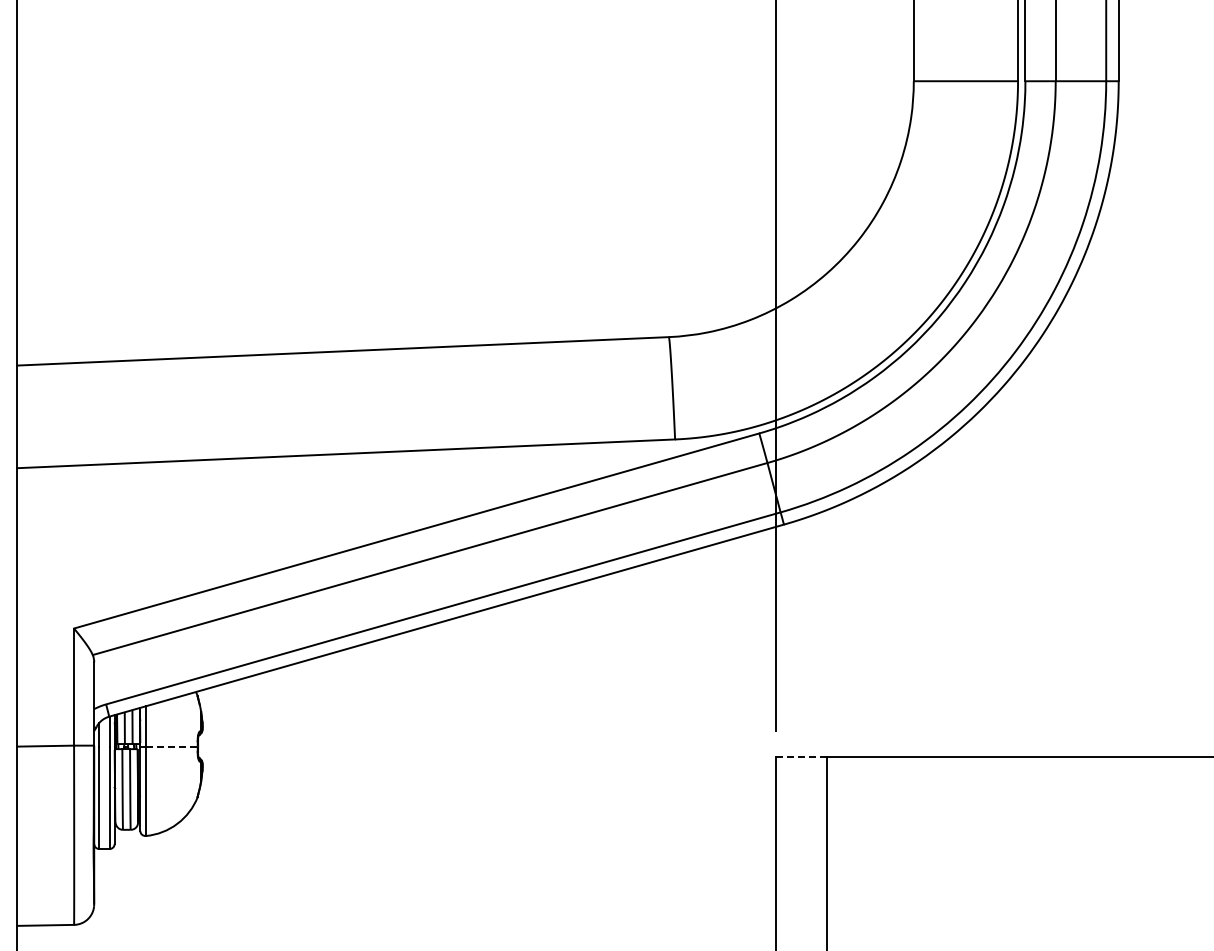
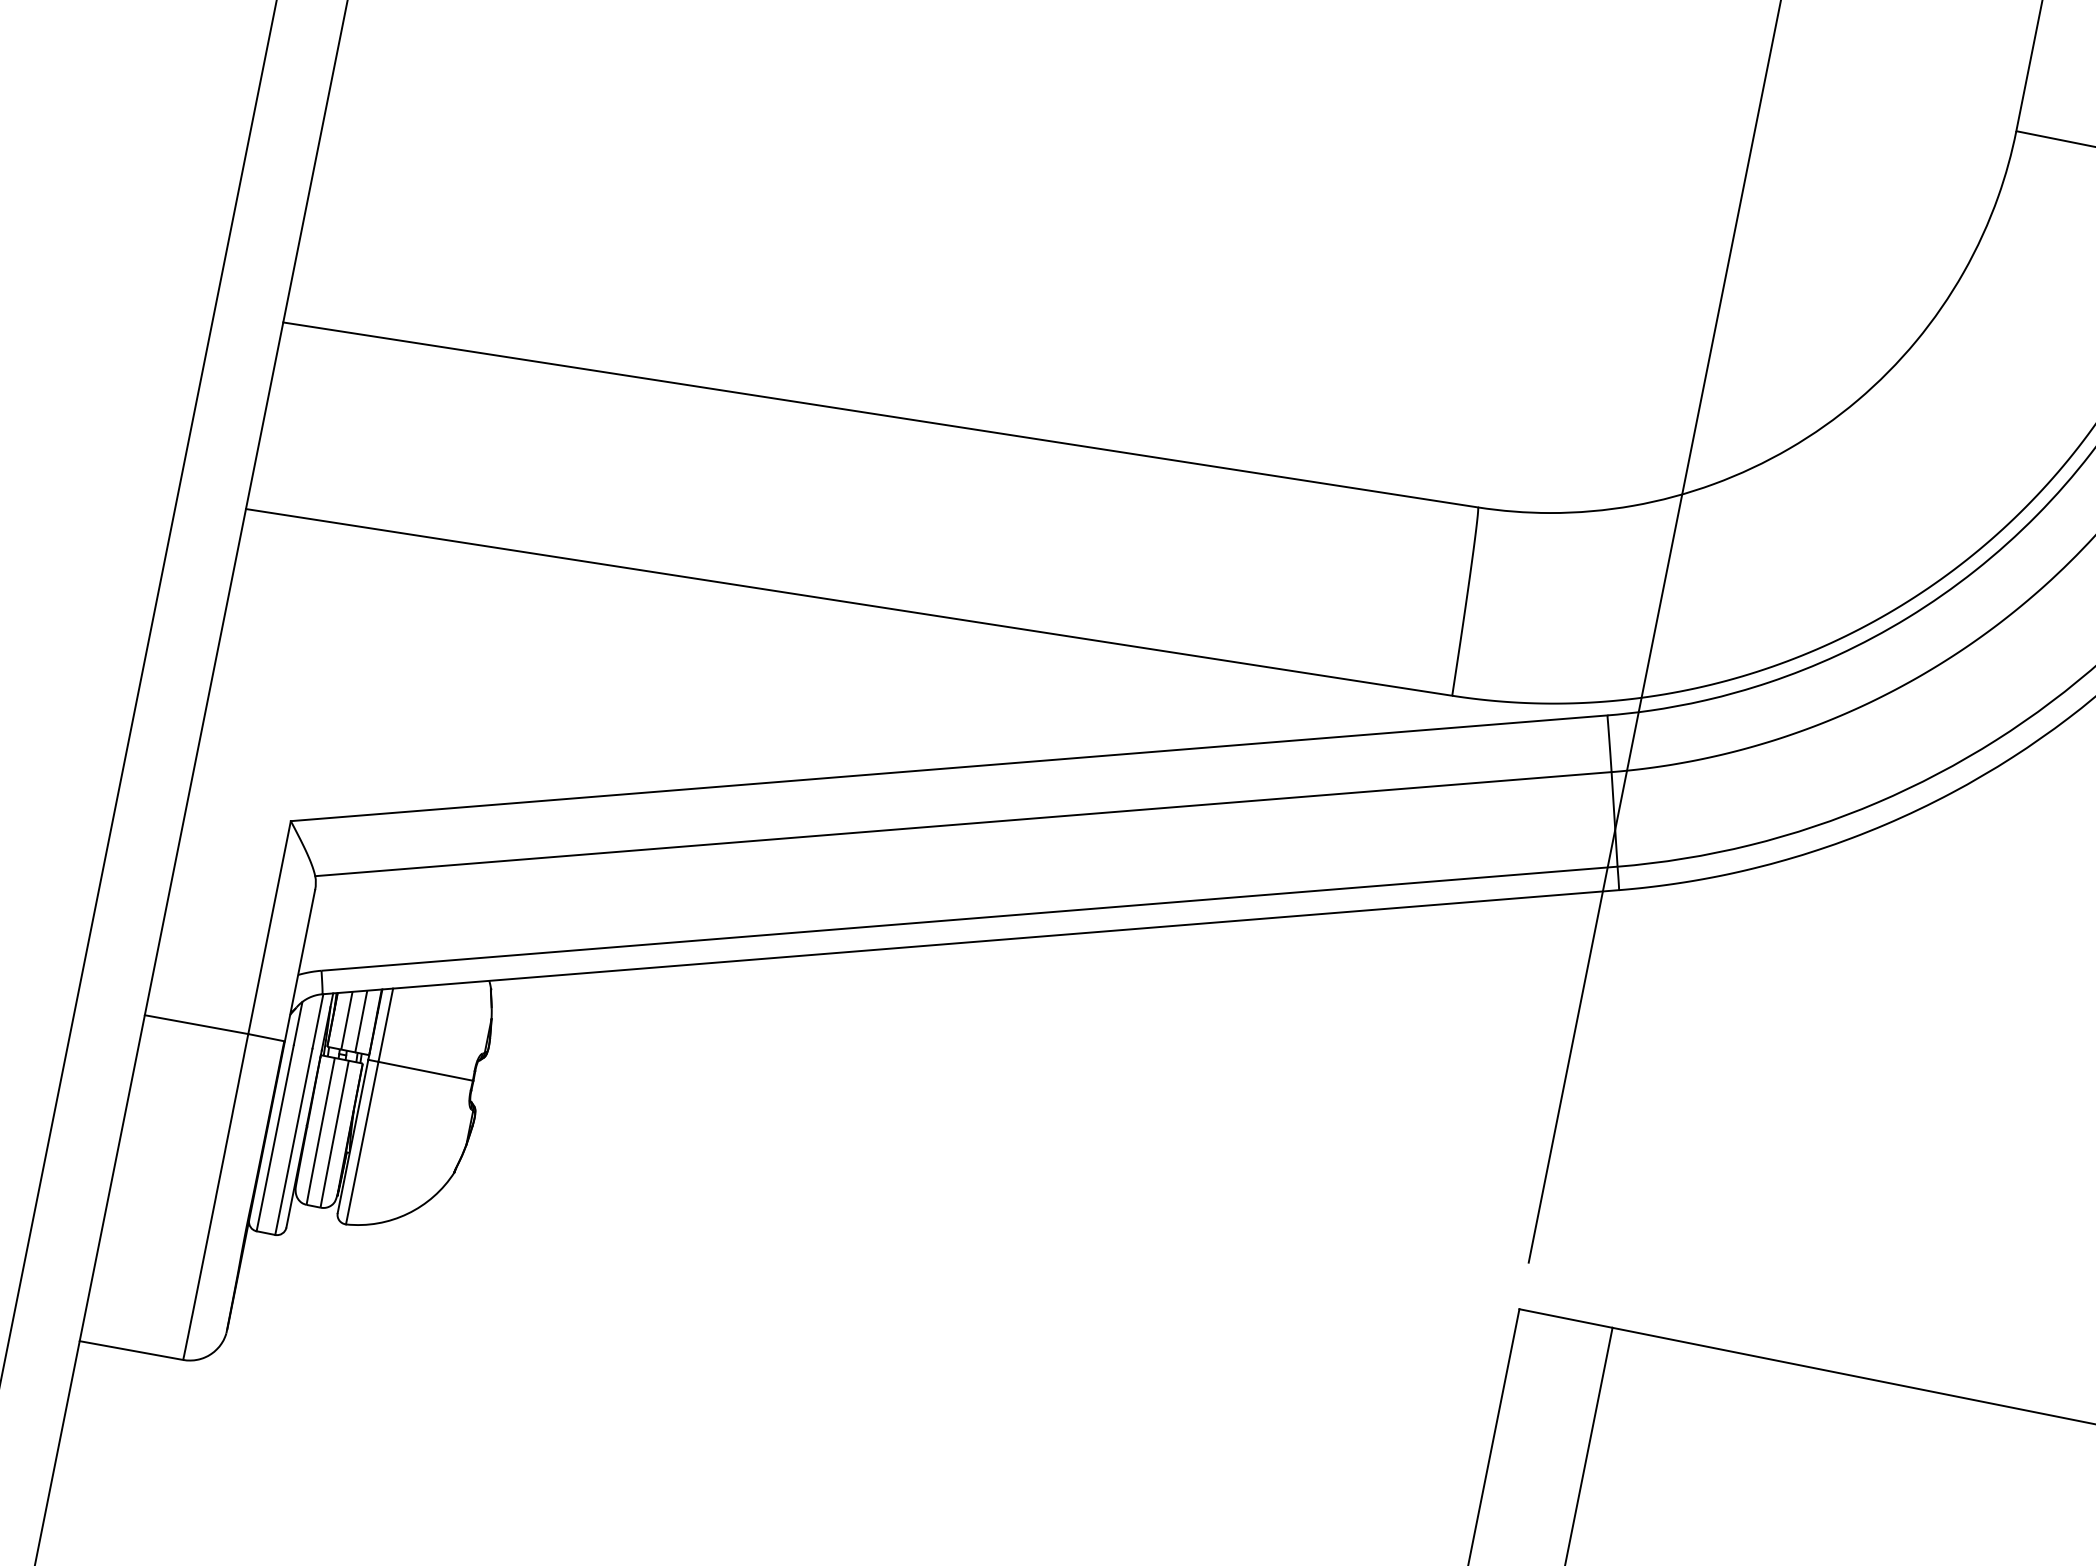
line: (171, 746) -> (425, 1071), dashed -> solid
line: (801, 756) -> (1566, 1318), dashed -> solid

